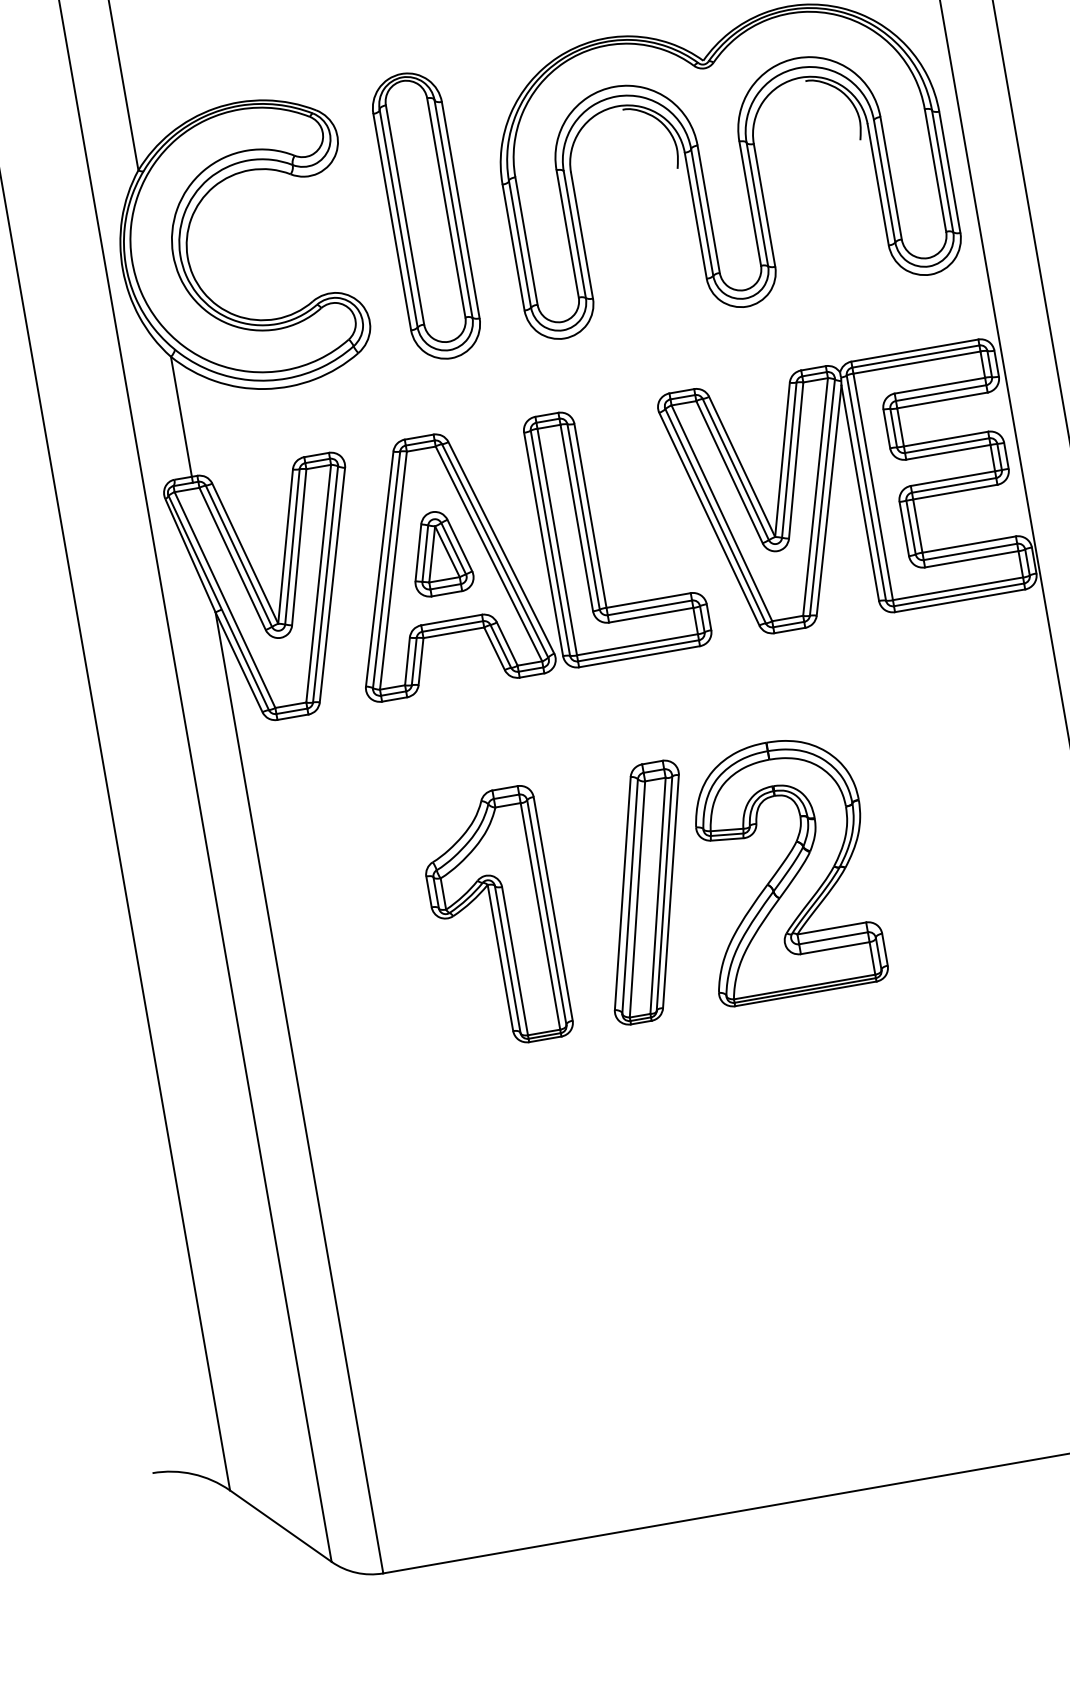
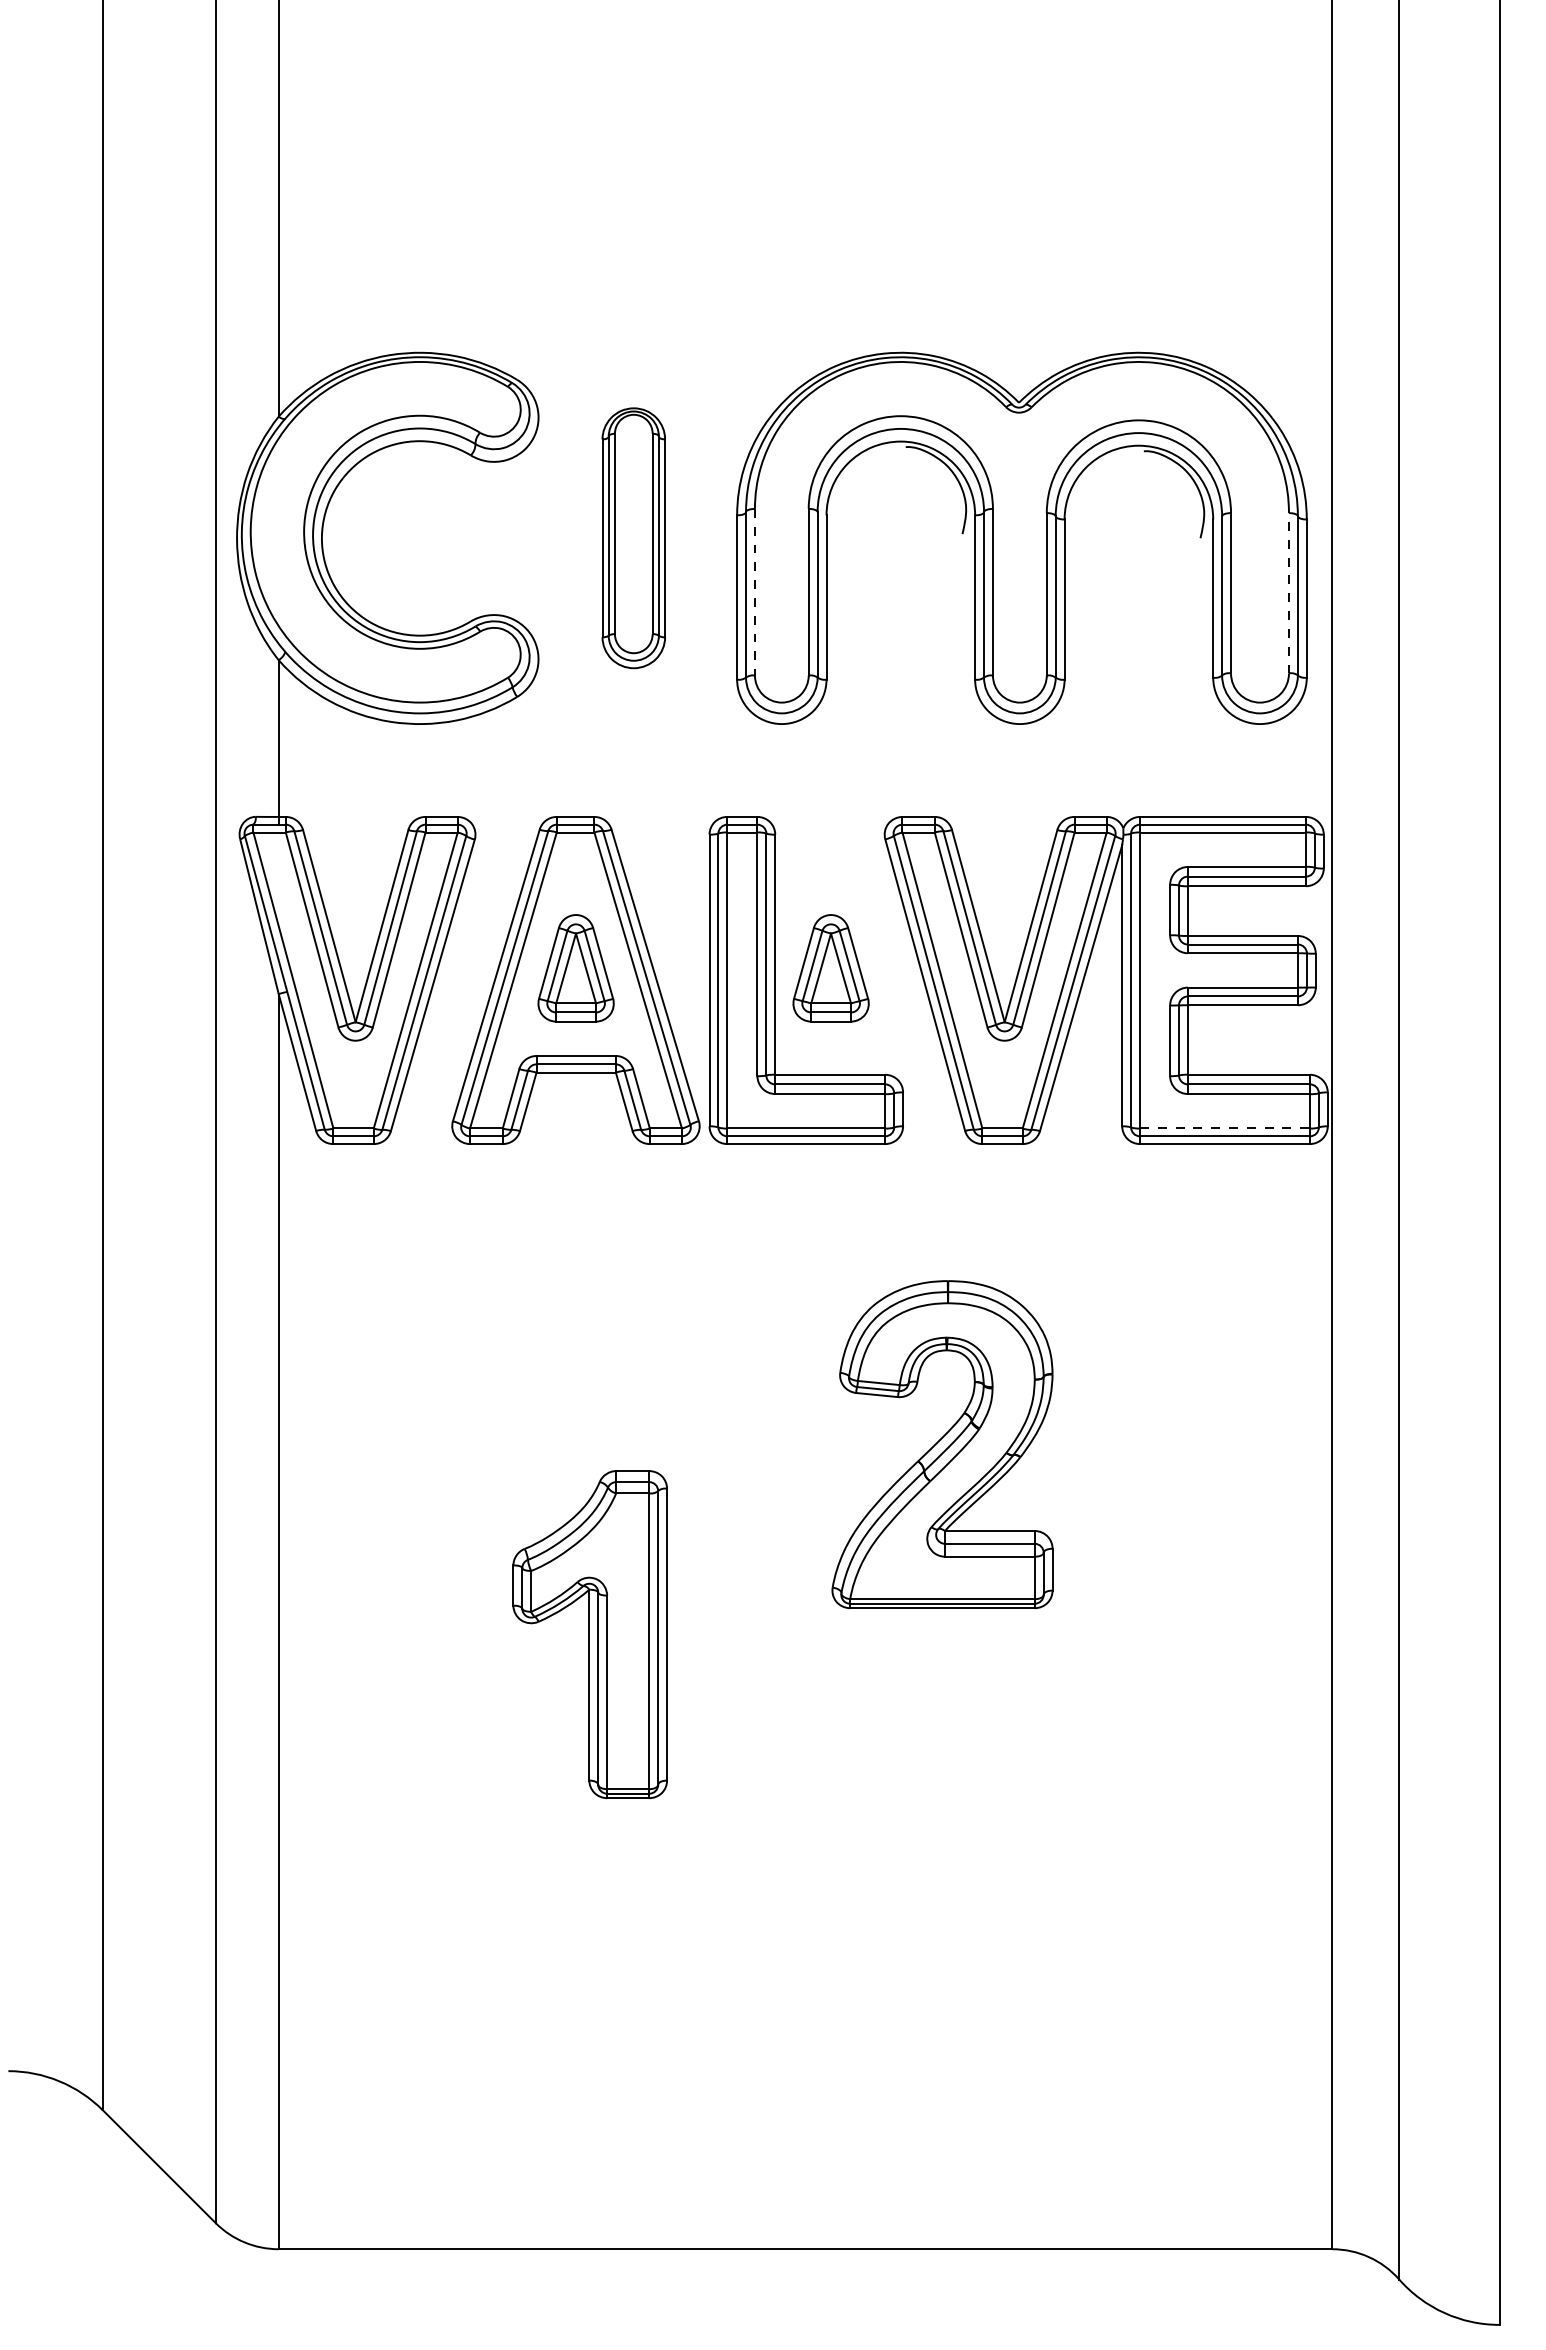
line: (935, 170) -> (1288, 592), solid -> dashed
part: (426, 215) -> (633, 537), size x0.7
line: (526, 241) -> (754, 592), solid -> dashed
part: (634, 519) -> (830, 968), added
line: (958, 588) -> (1225, 1128), solid -> dashed
part: (646, 892) -> (763, 1444), removed
part: (493, 919) -> (589, 1634), moved

